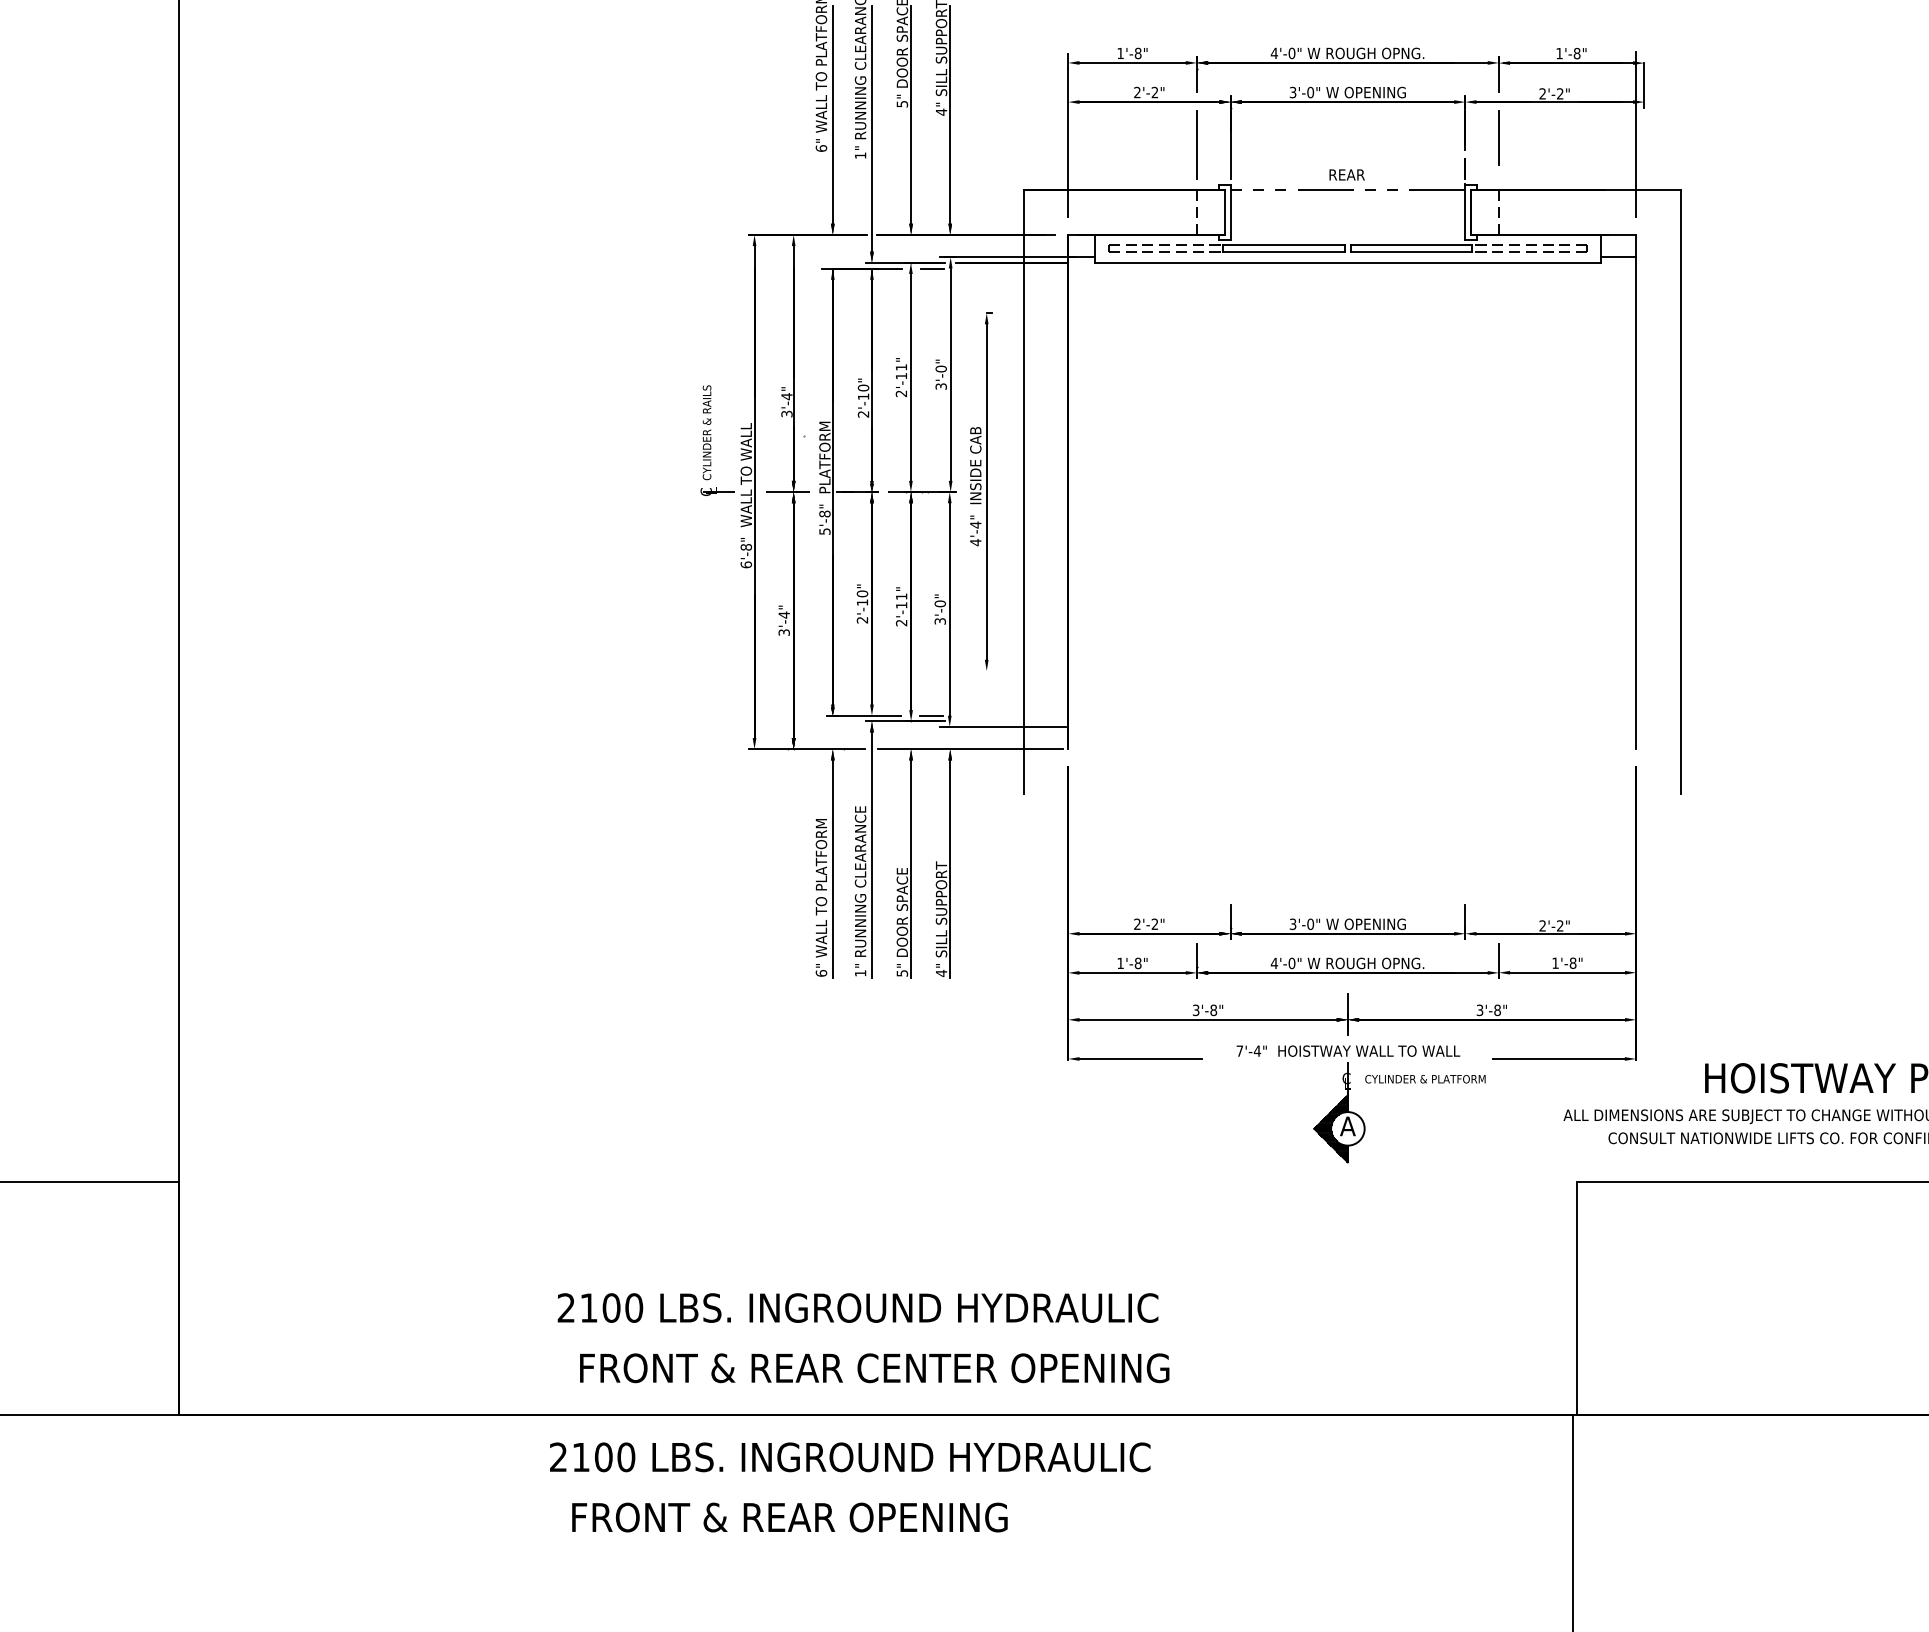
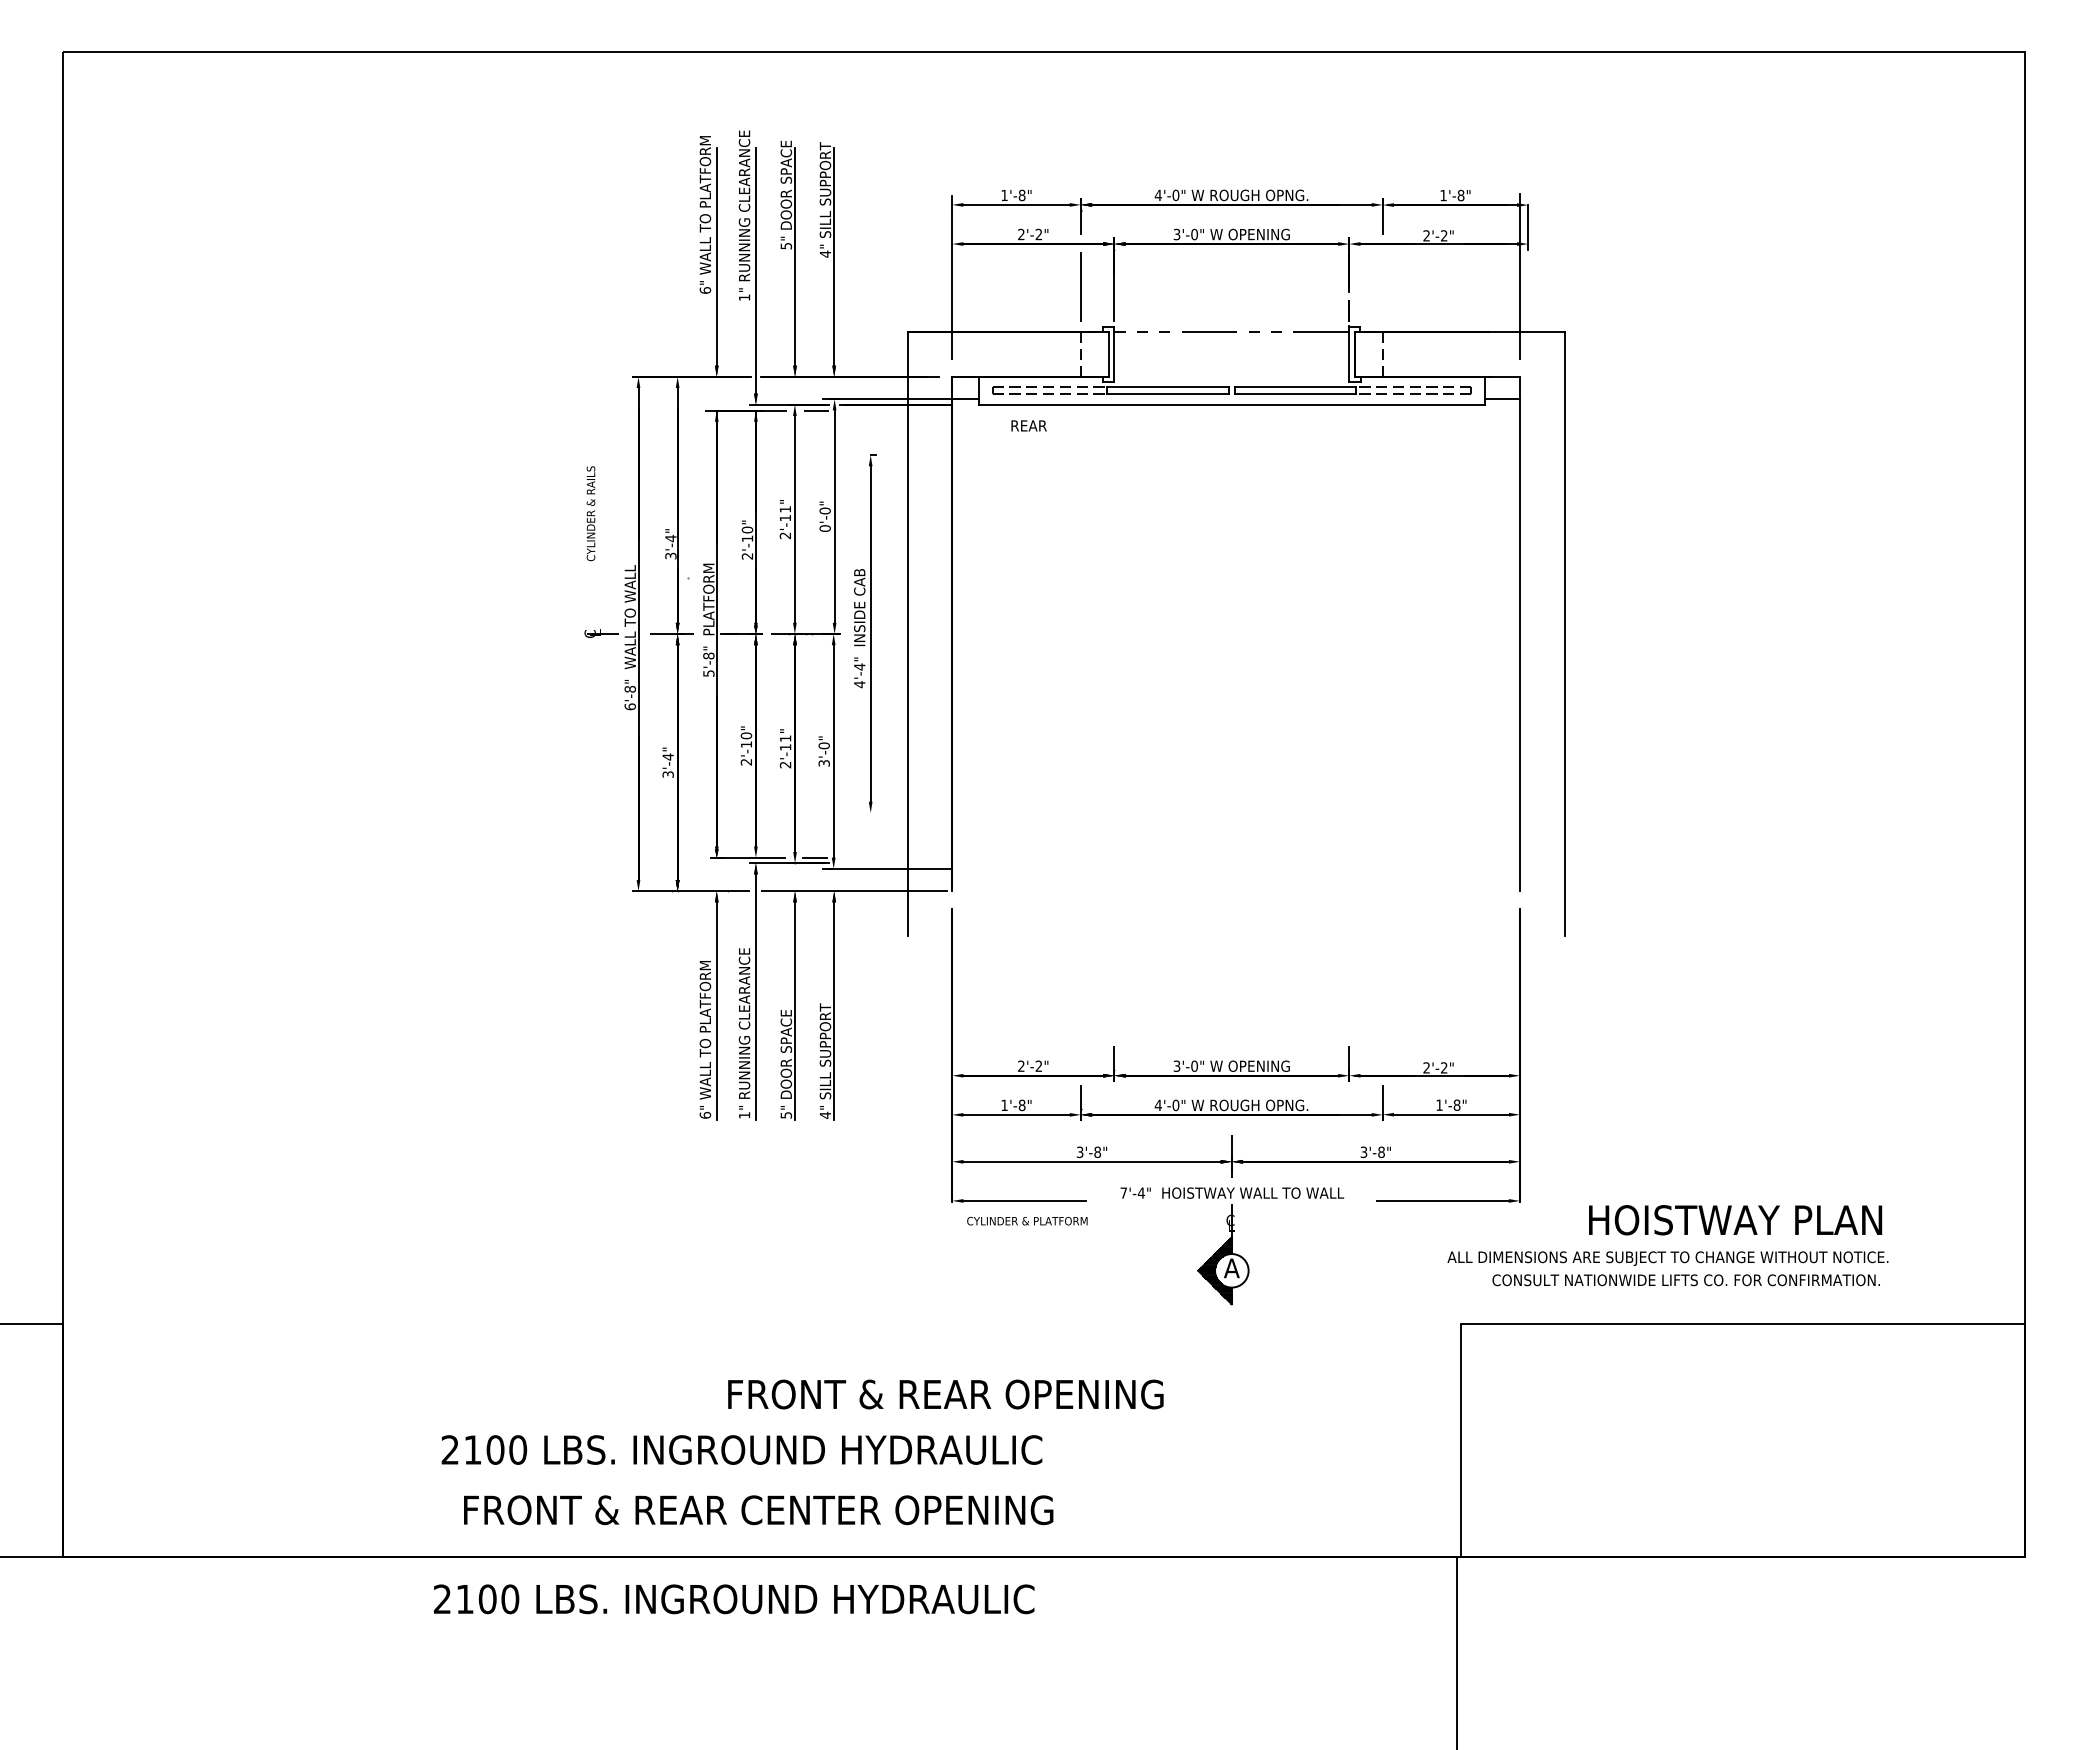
line: (1498, 137) -> (1382, 279), removed
text: (1346, 174) -> (1028, 425), moved
text: (940, 386) -> (824, 528), 3'-0" -> 0'-0"
text: (706, 432) -> (590, 513), moved
text: (1425, 1079) -> (1027, 1221), moved
text: (789, 1517) -> (945, 1394), moved

